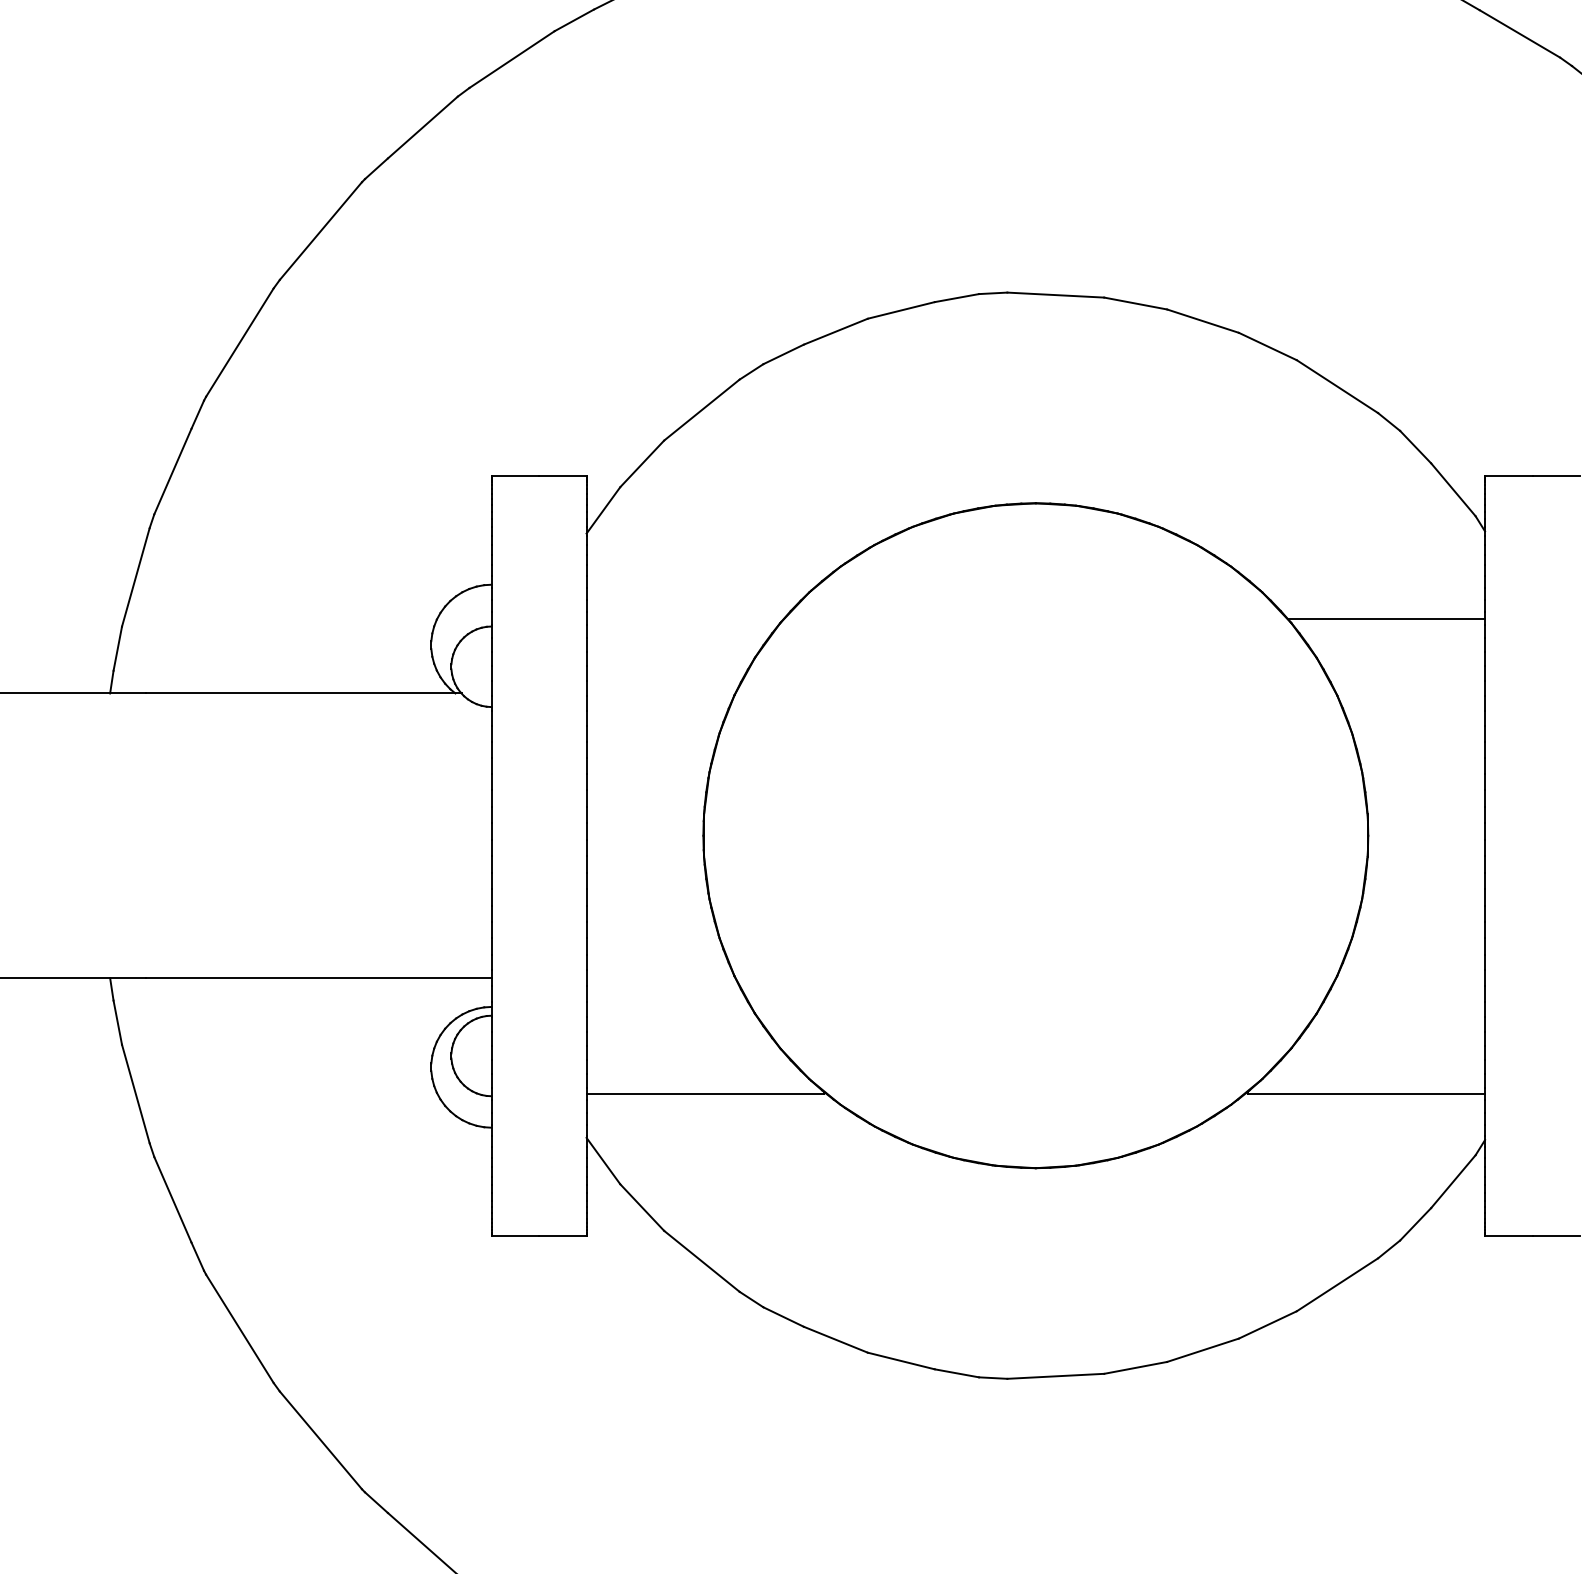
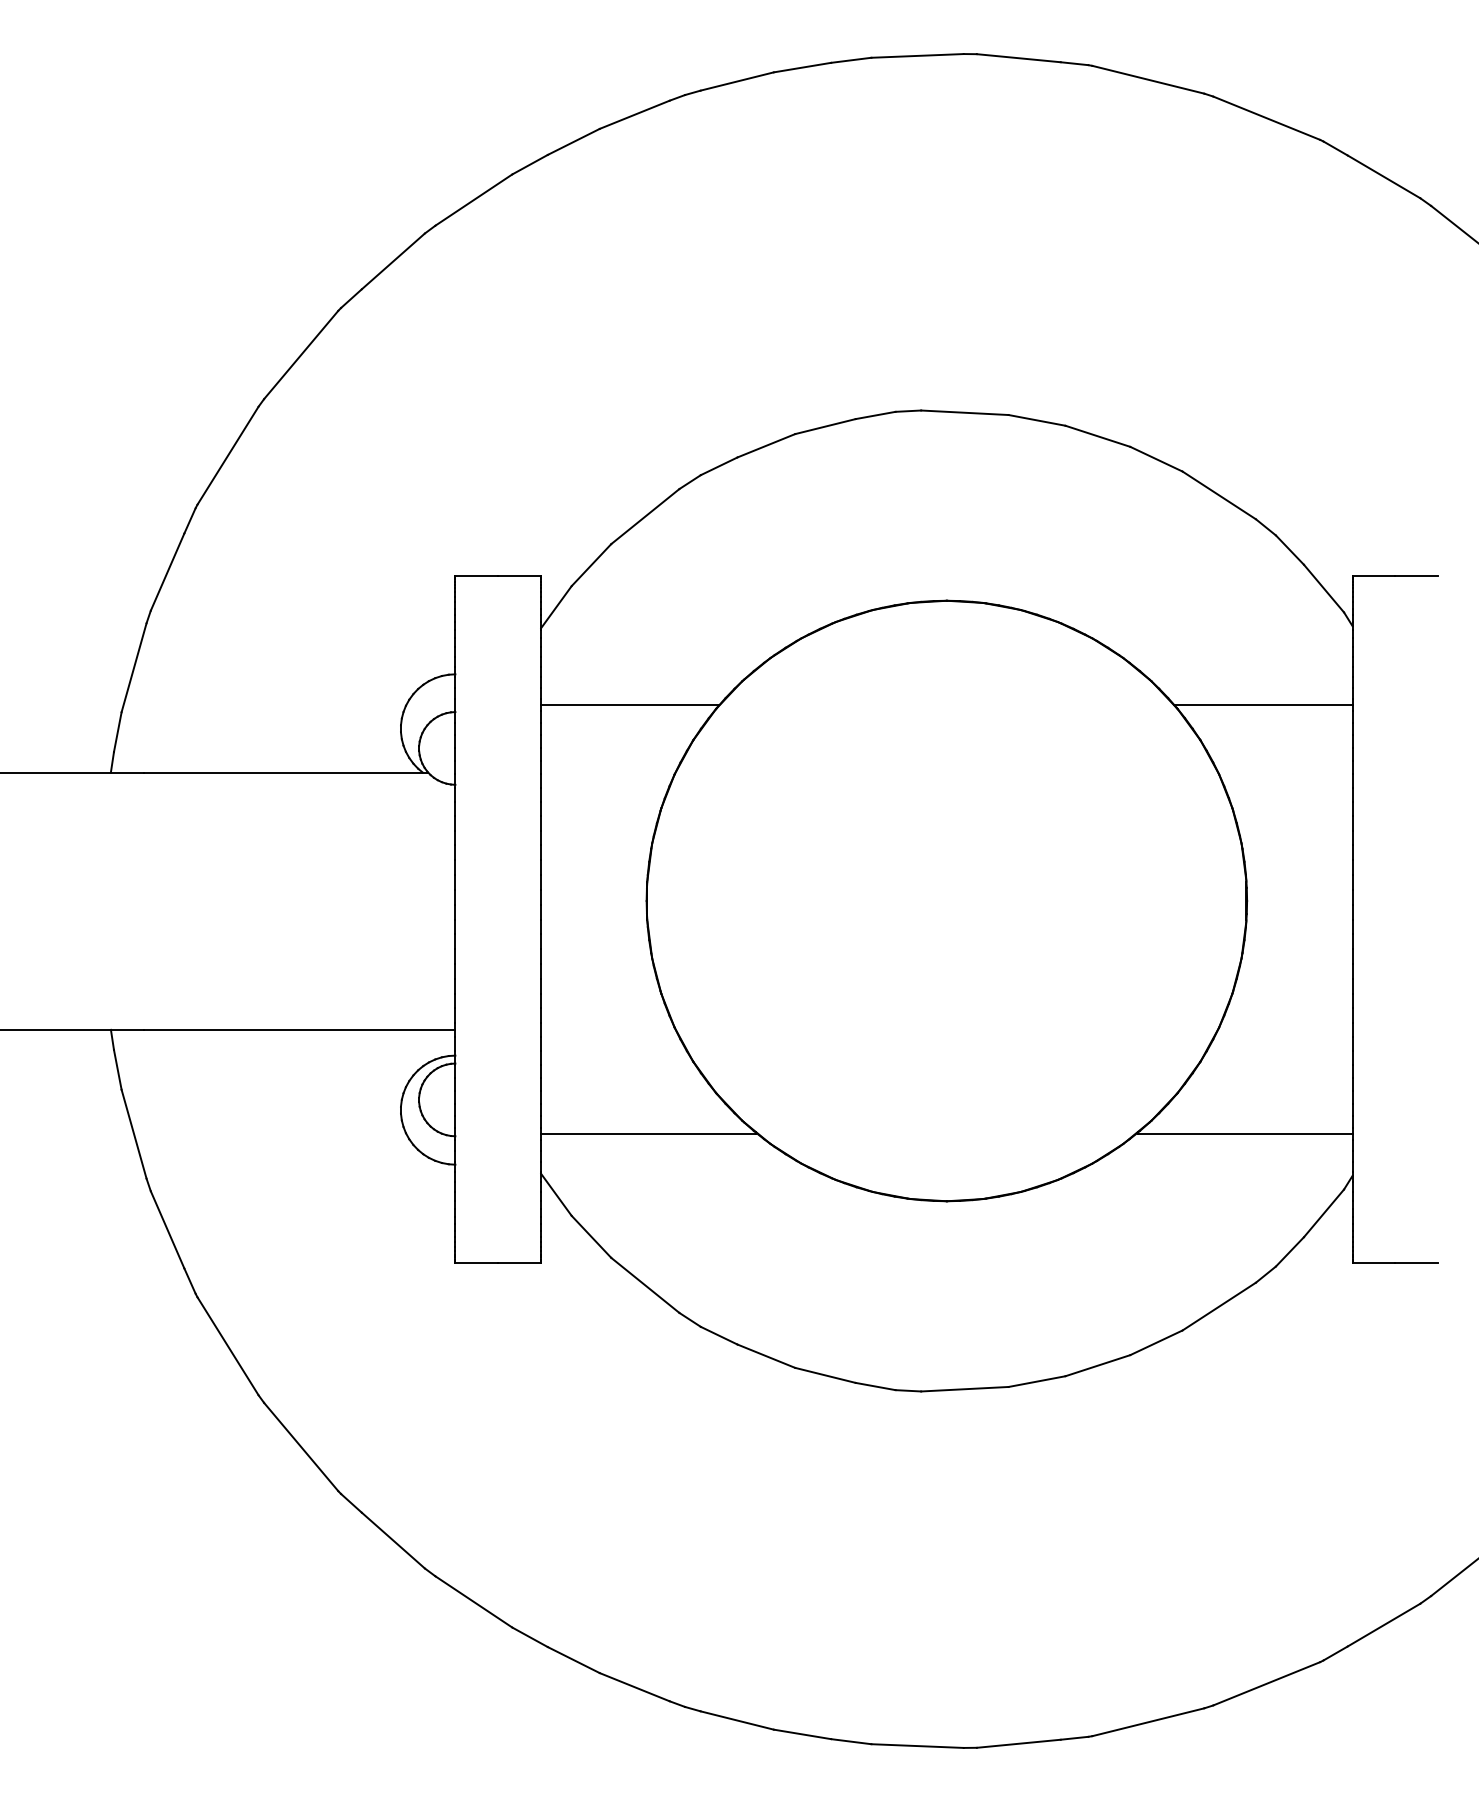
line: (685, 619) -> (630, 705), added

